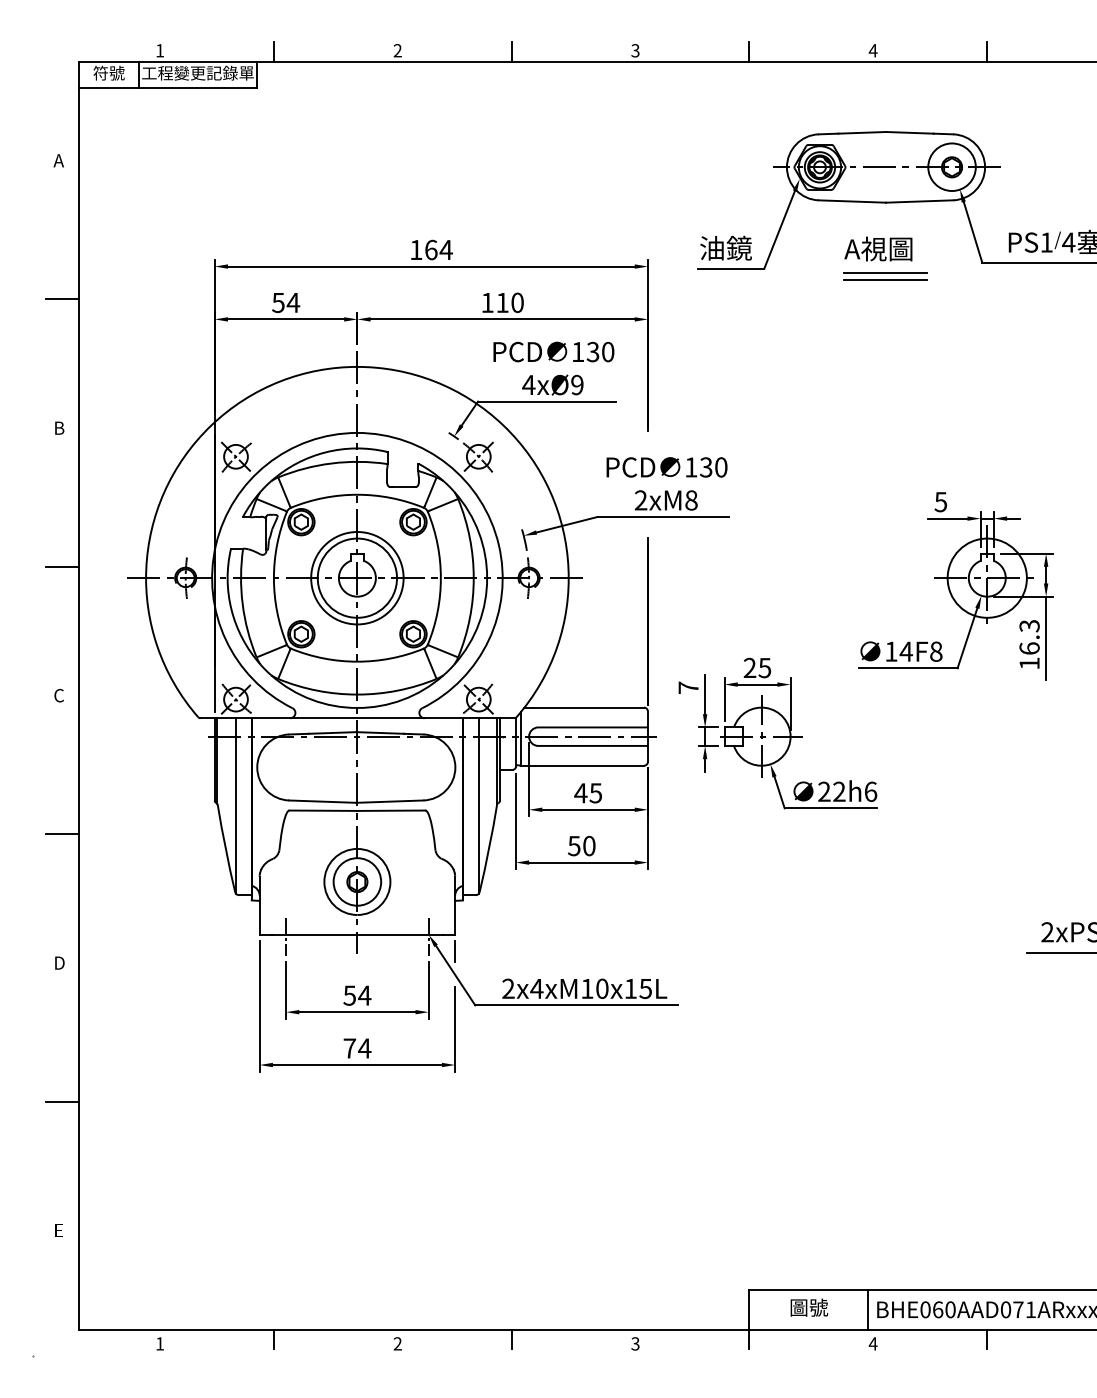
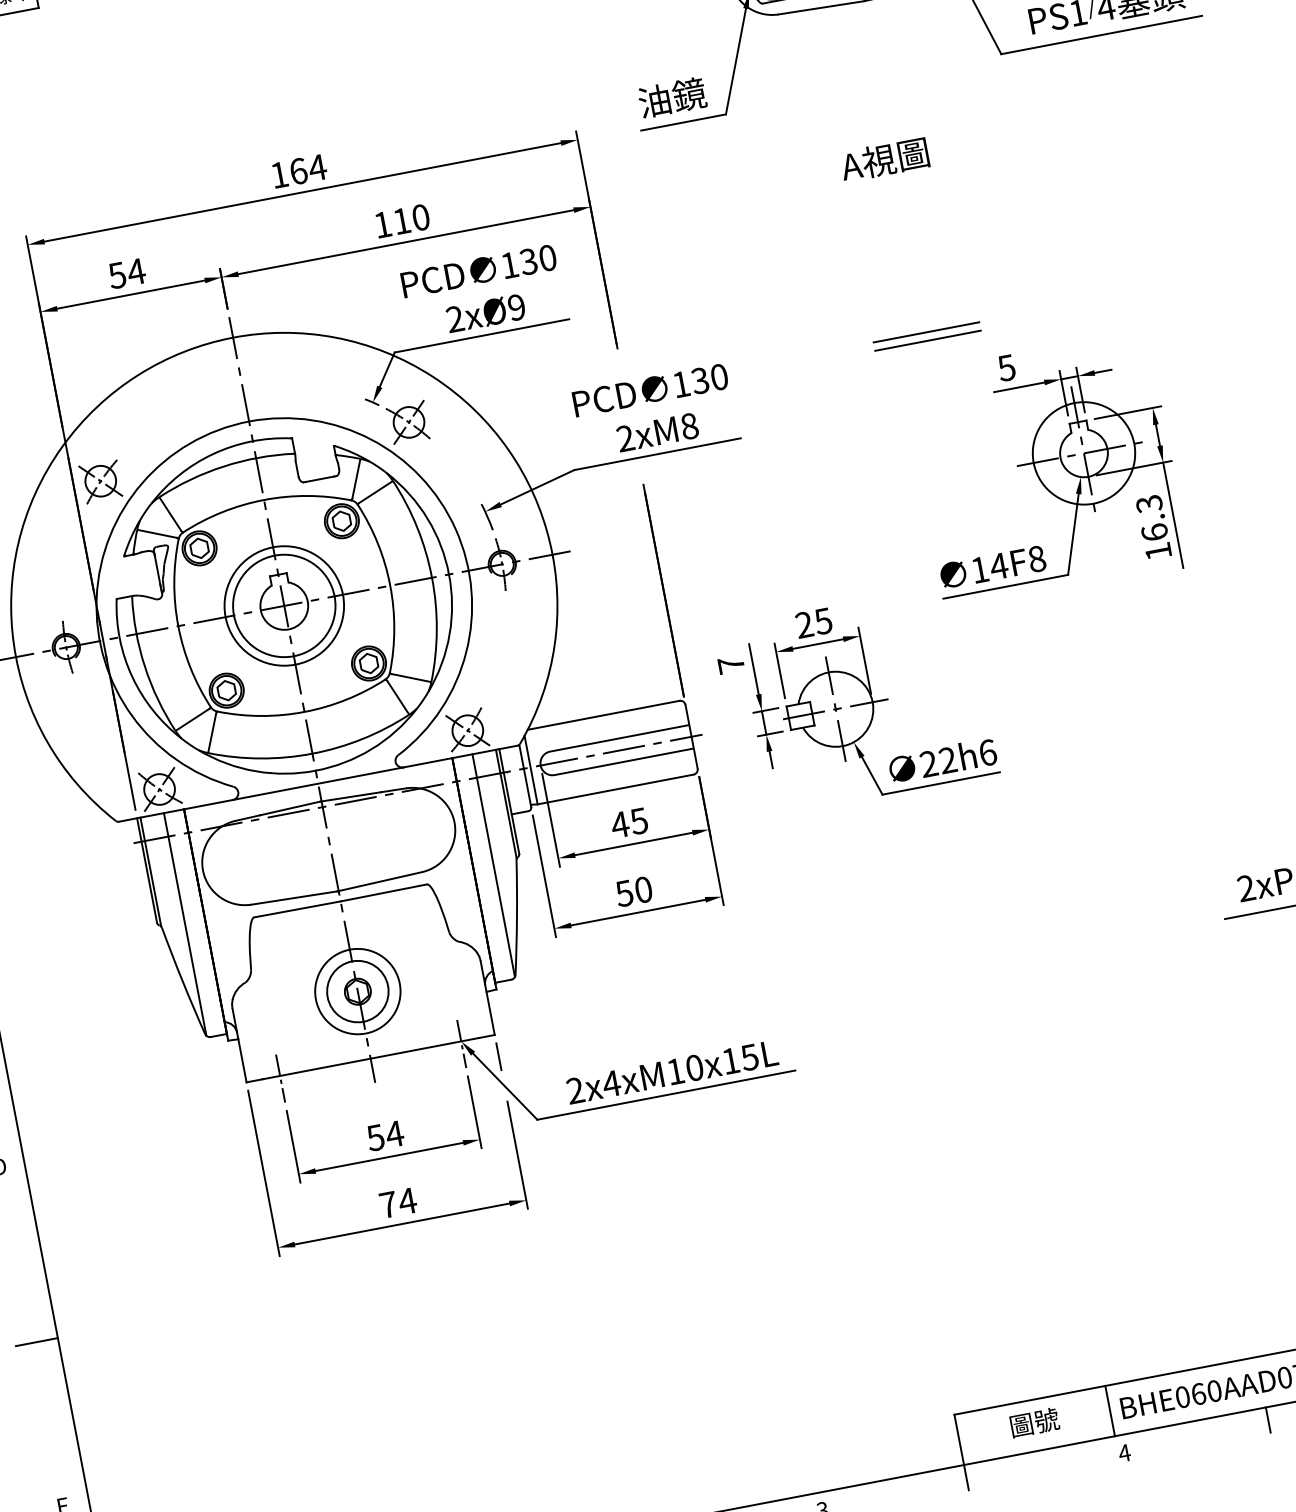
text: (878, 248) -> (884, 158), moved
part: (885, 276) -> (927, 336), moved
text: (528, 384) -> (454, 318), 4xØ9 -> 2xØ9

